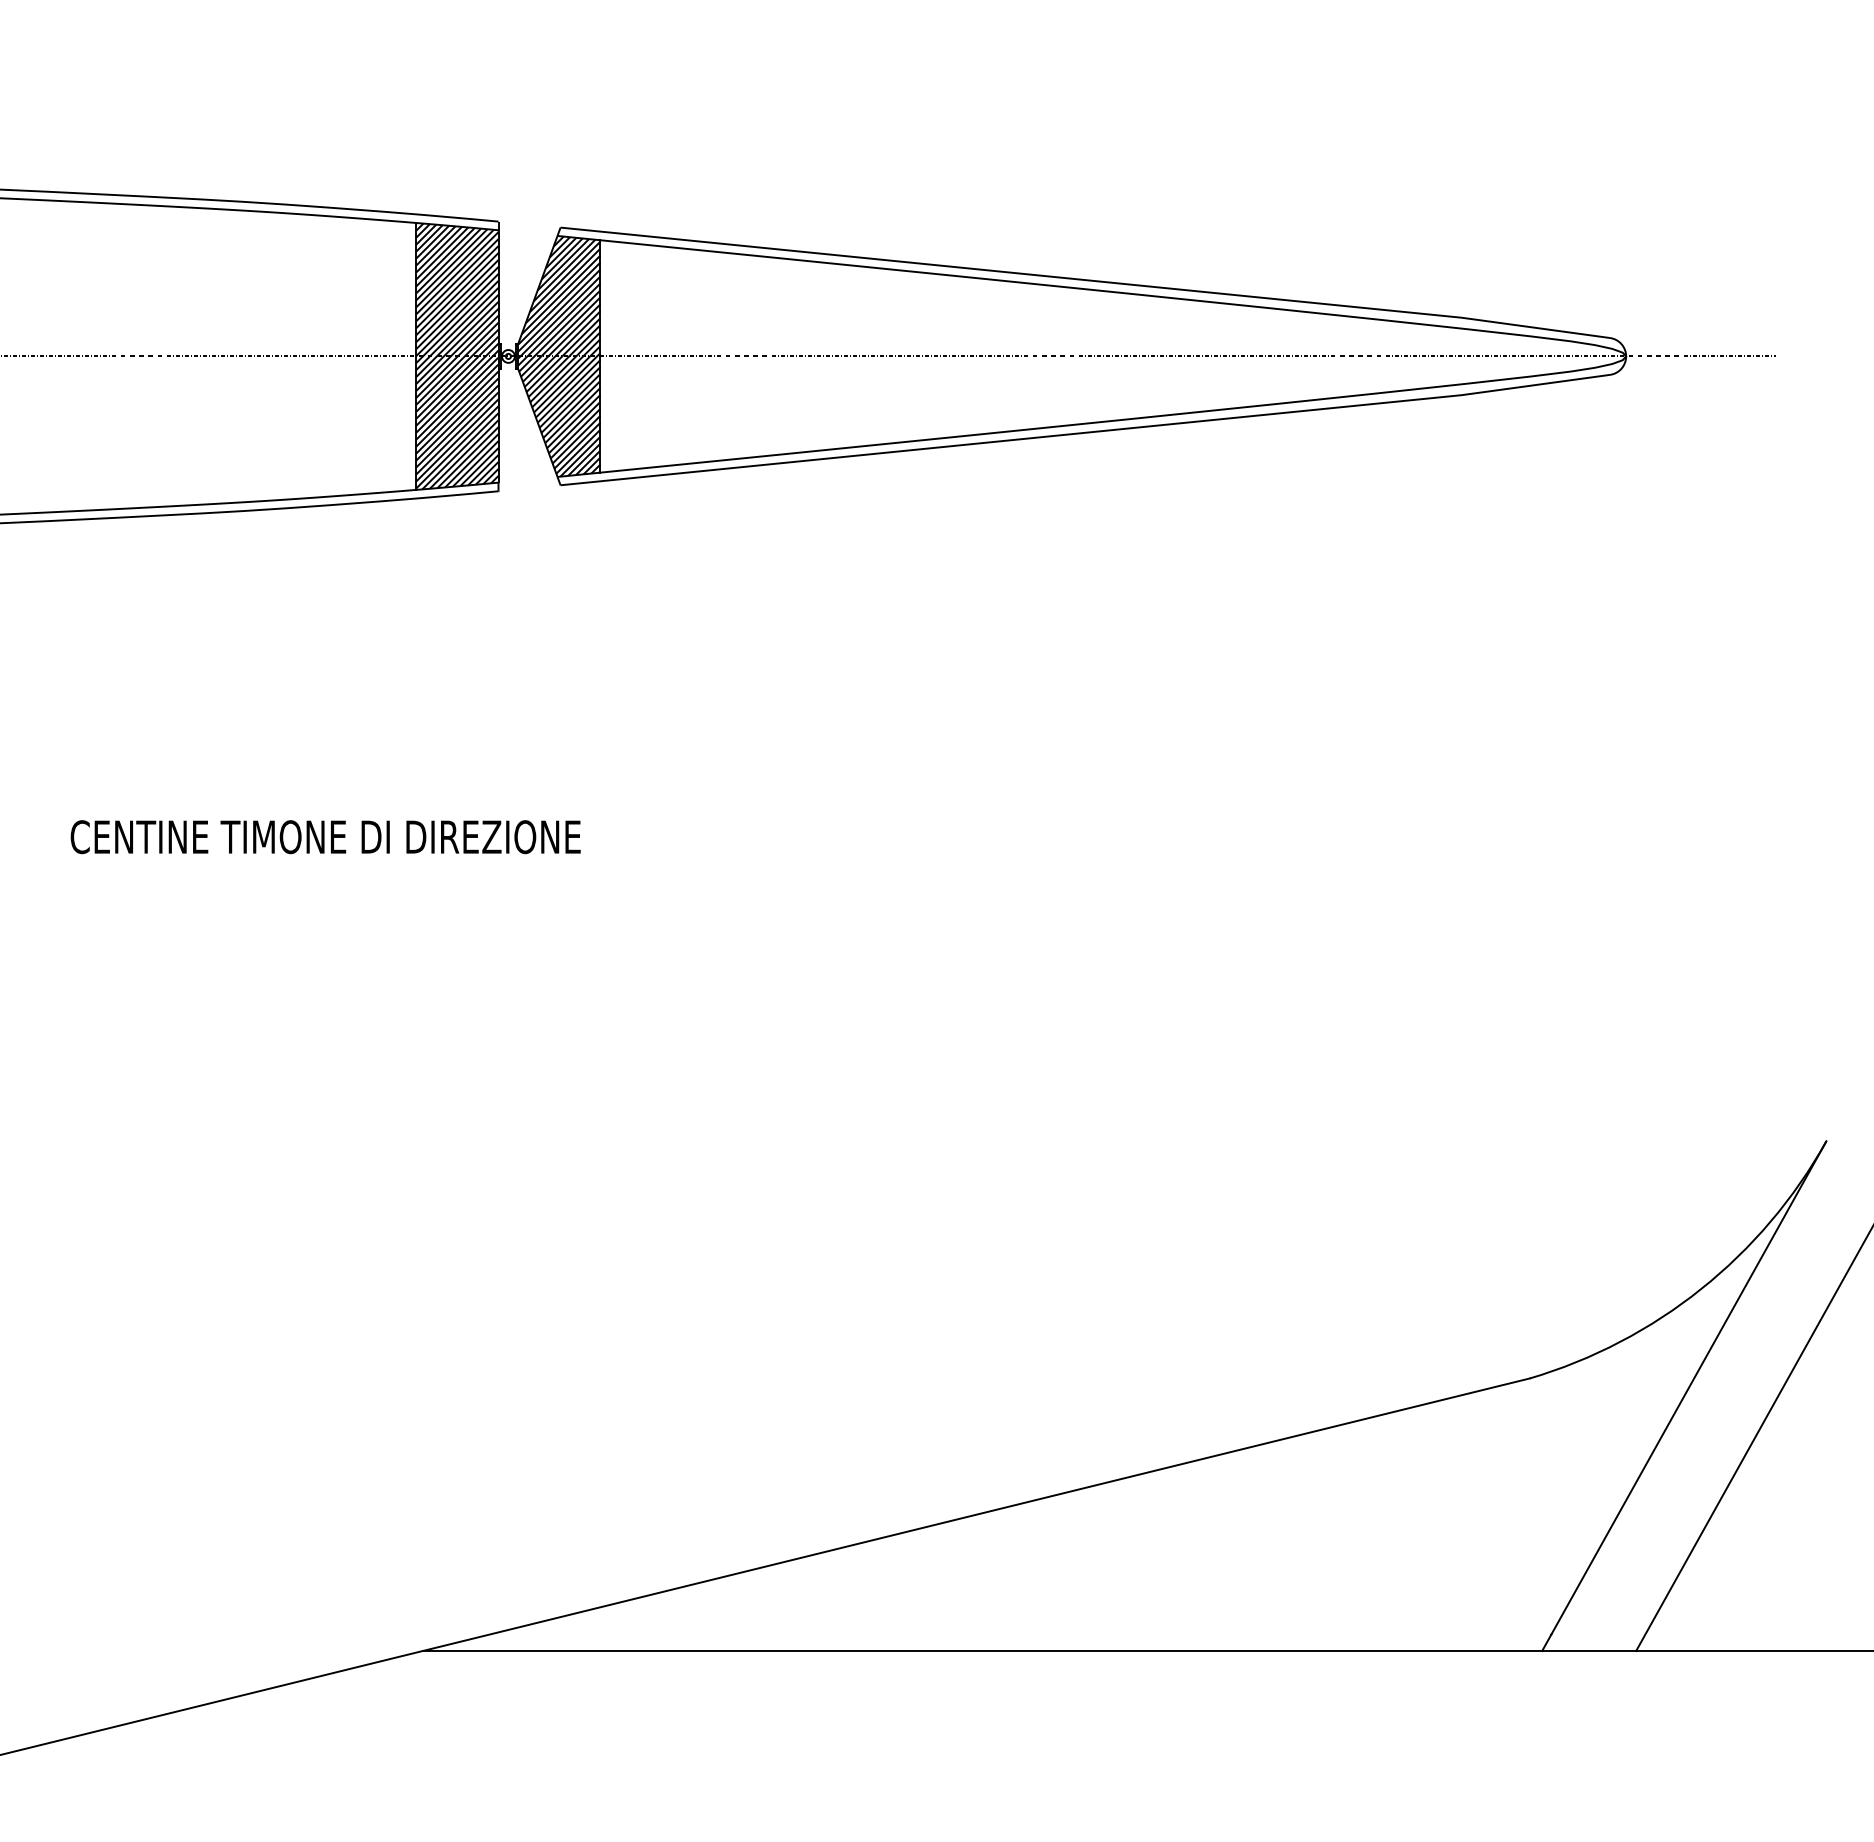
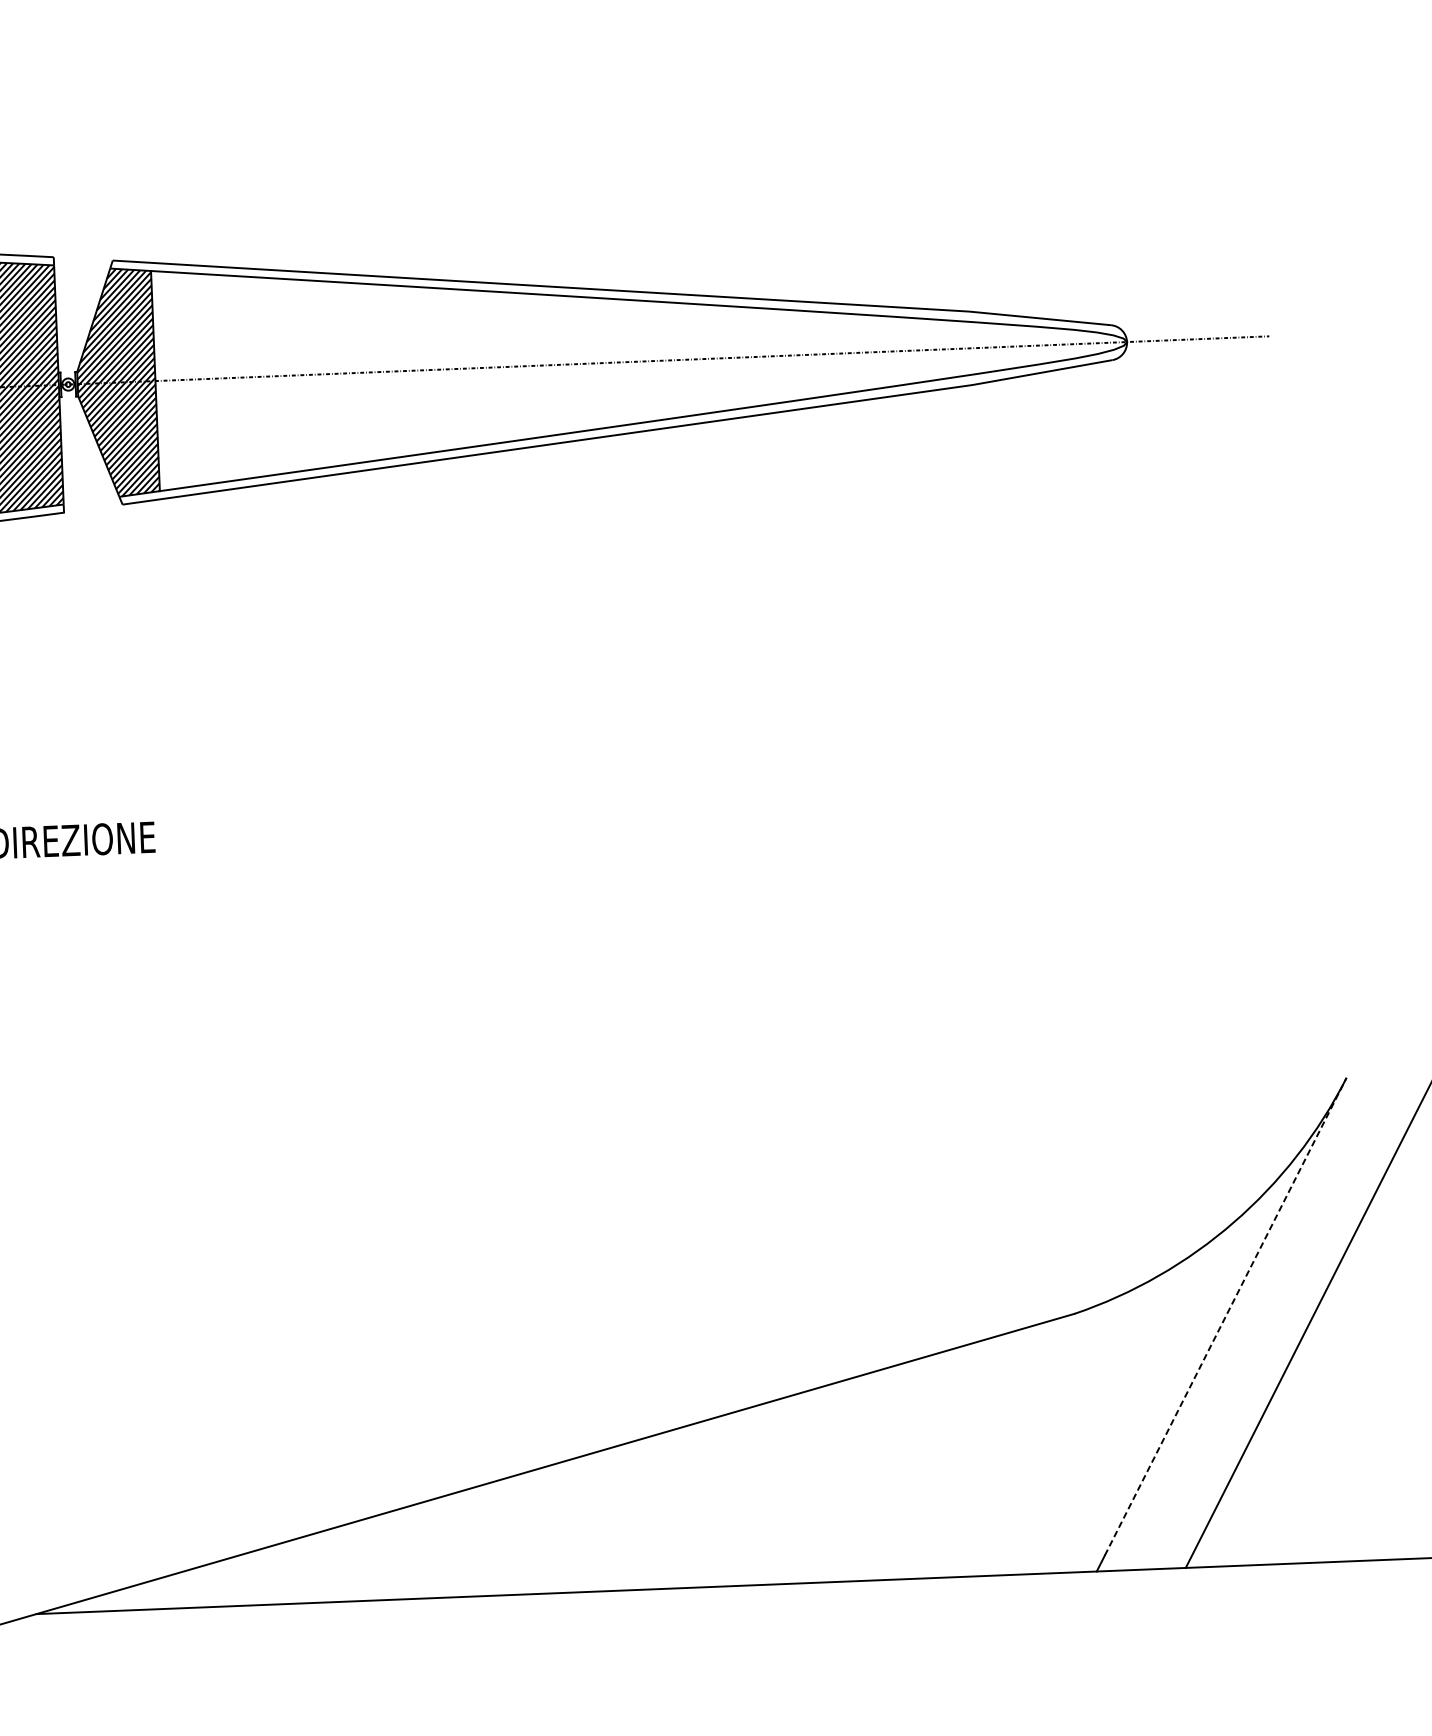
line: (1689, 1387) -> (1226, 1316), solid -> dashed

